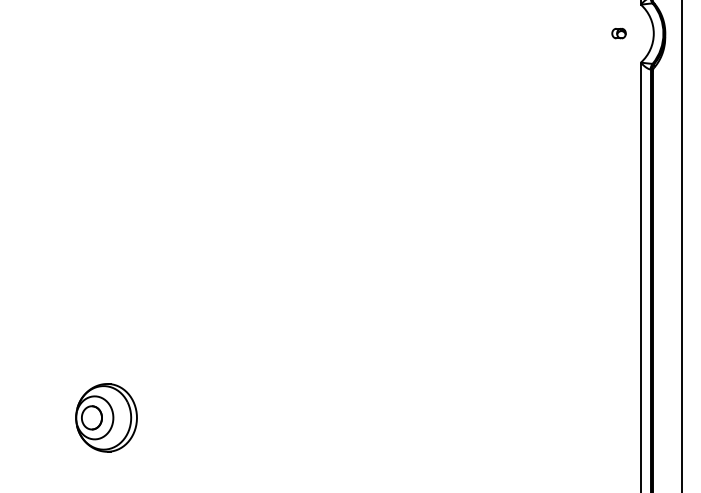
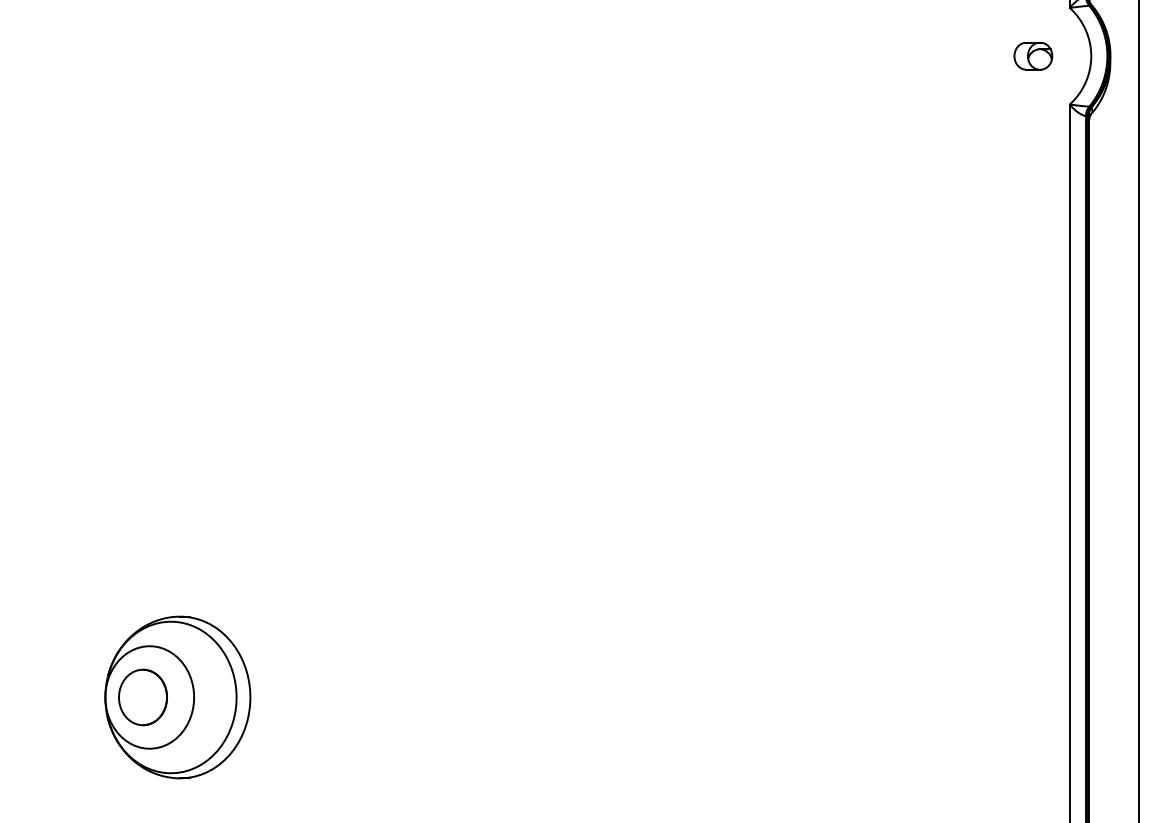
part: (618, 33) -> (1032, 55), size x1.67
part: (106, 417) -> (177, 696), size x1.43

